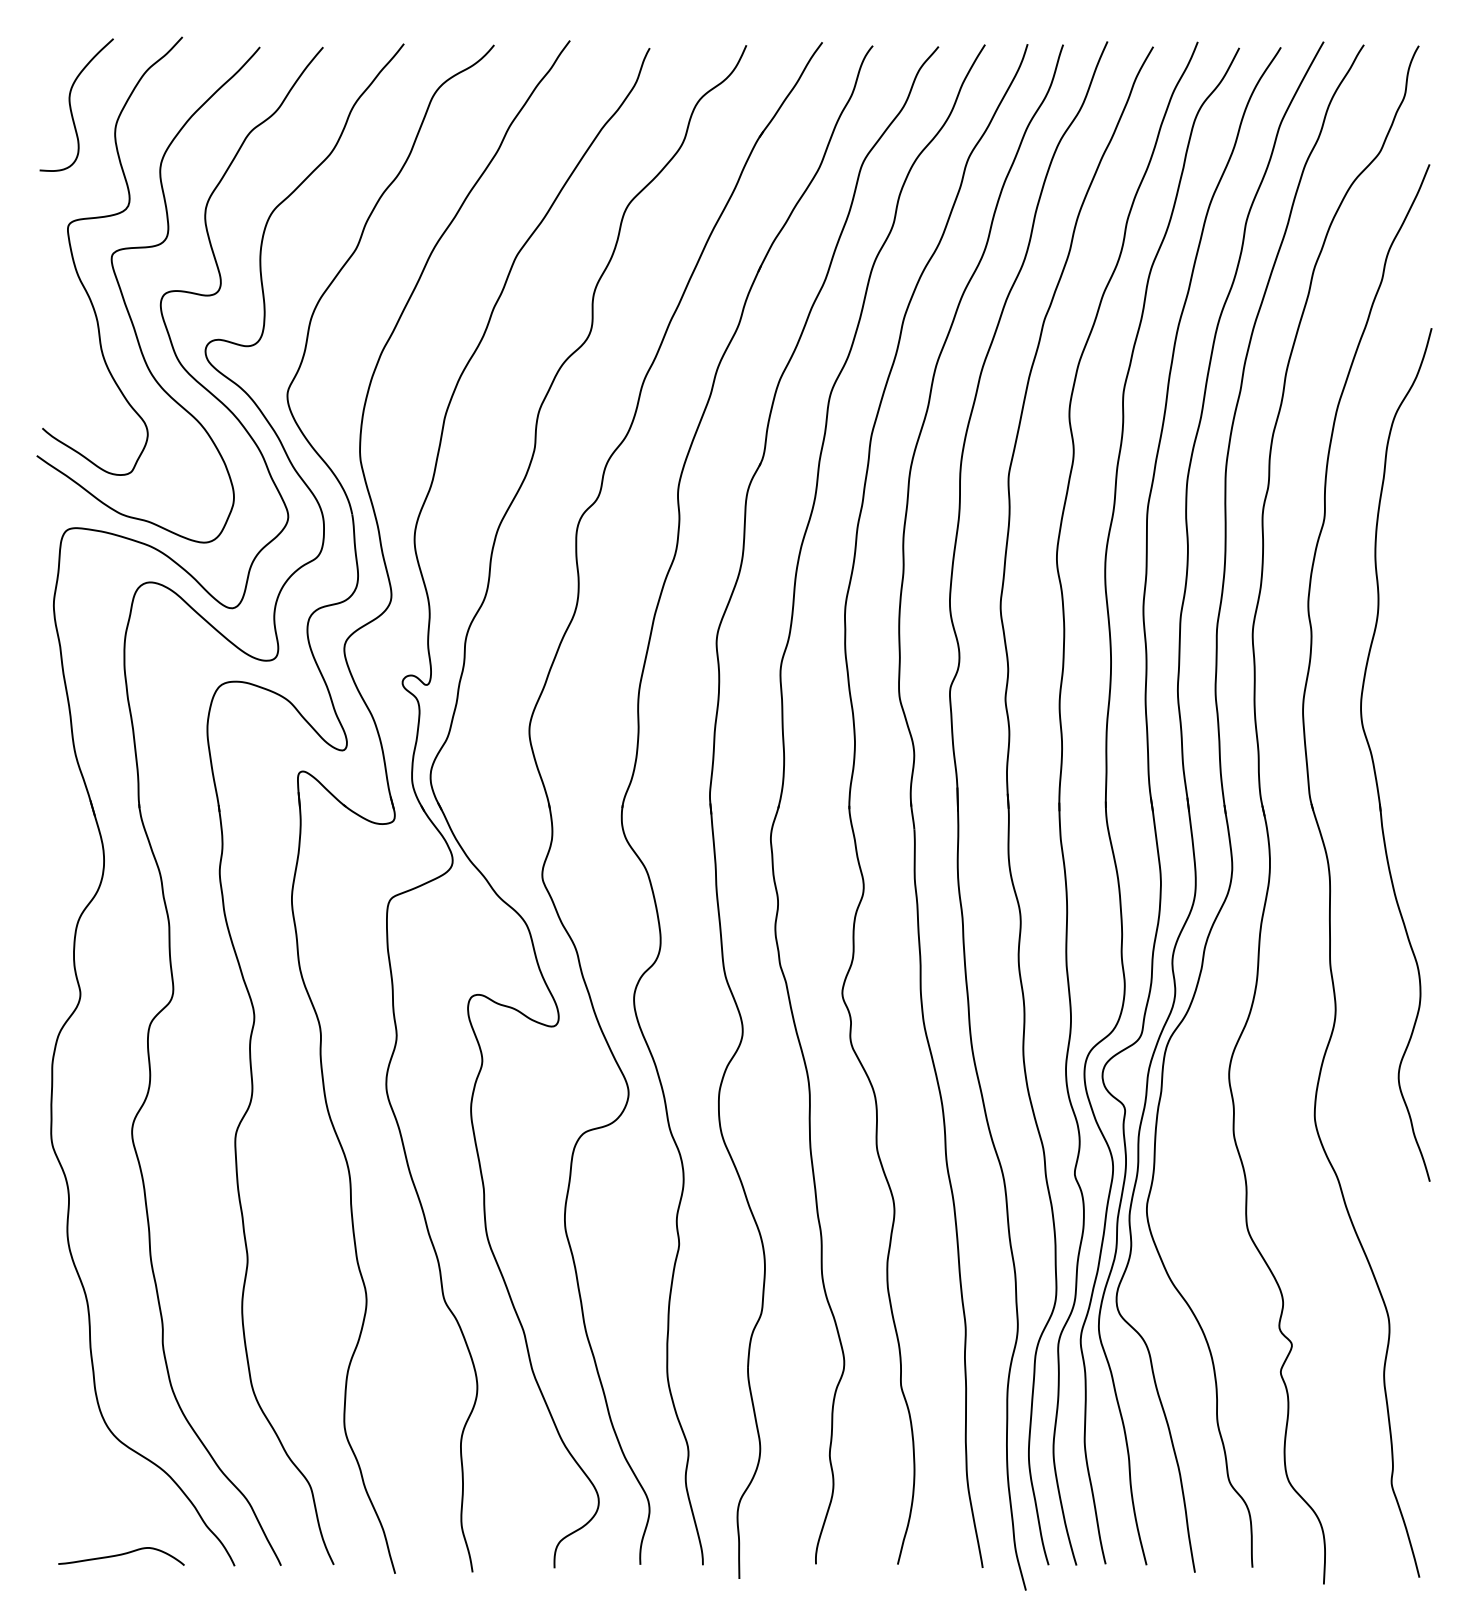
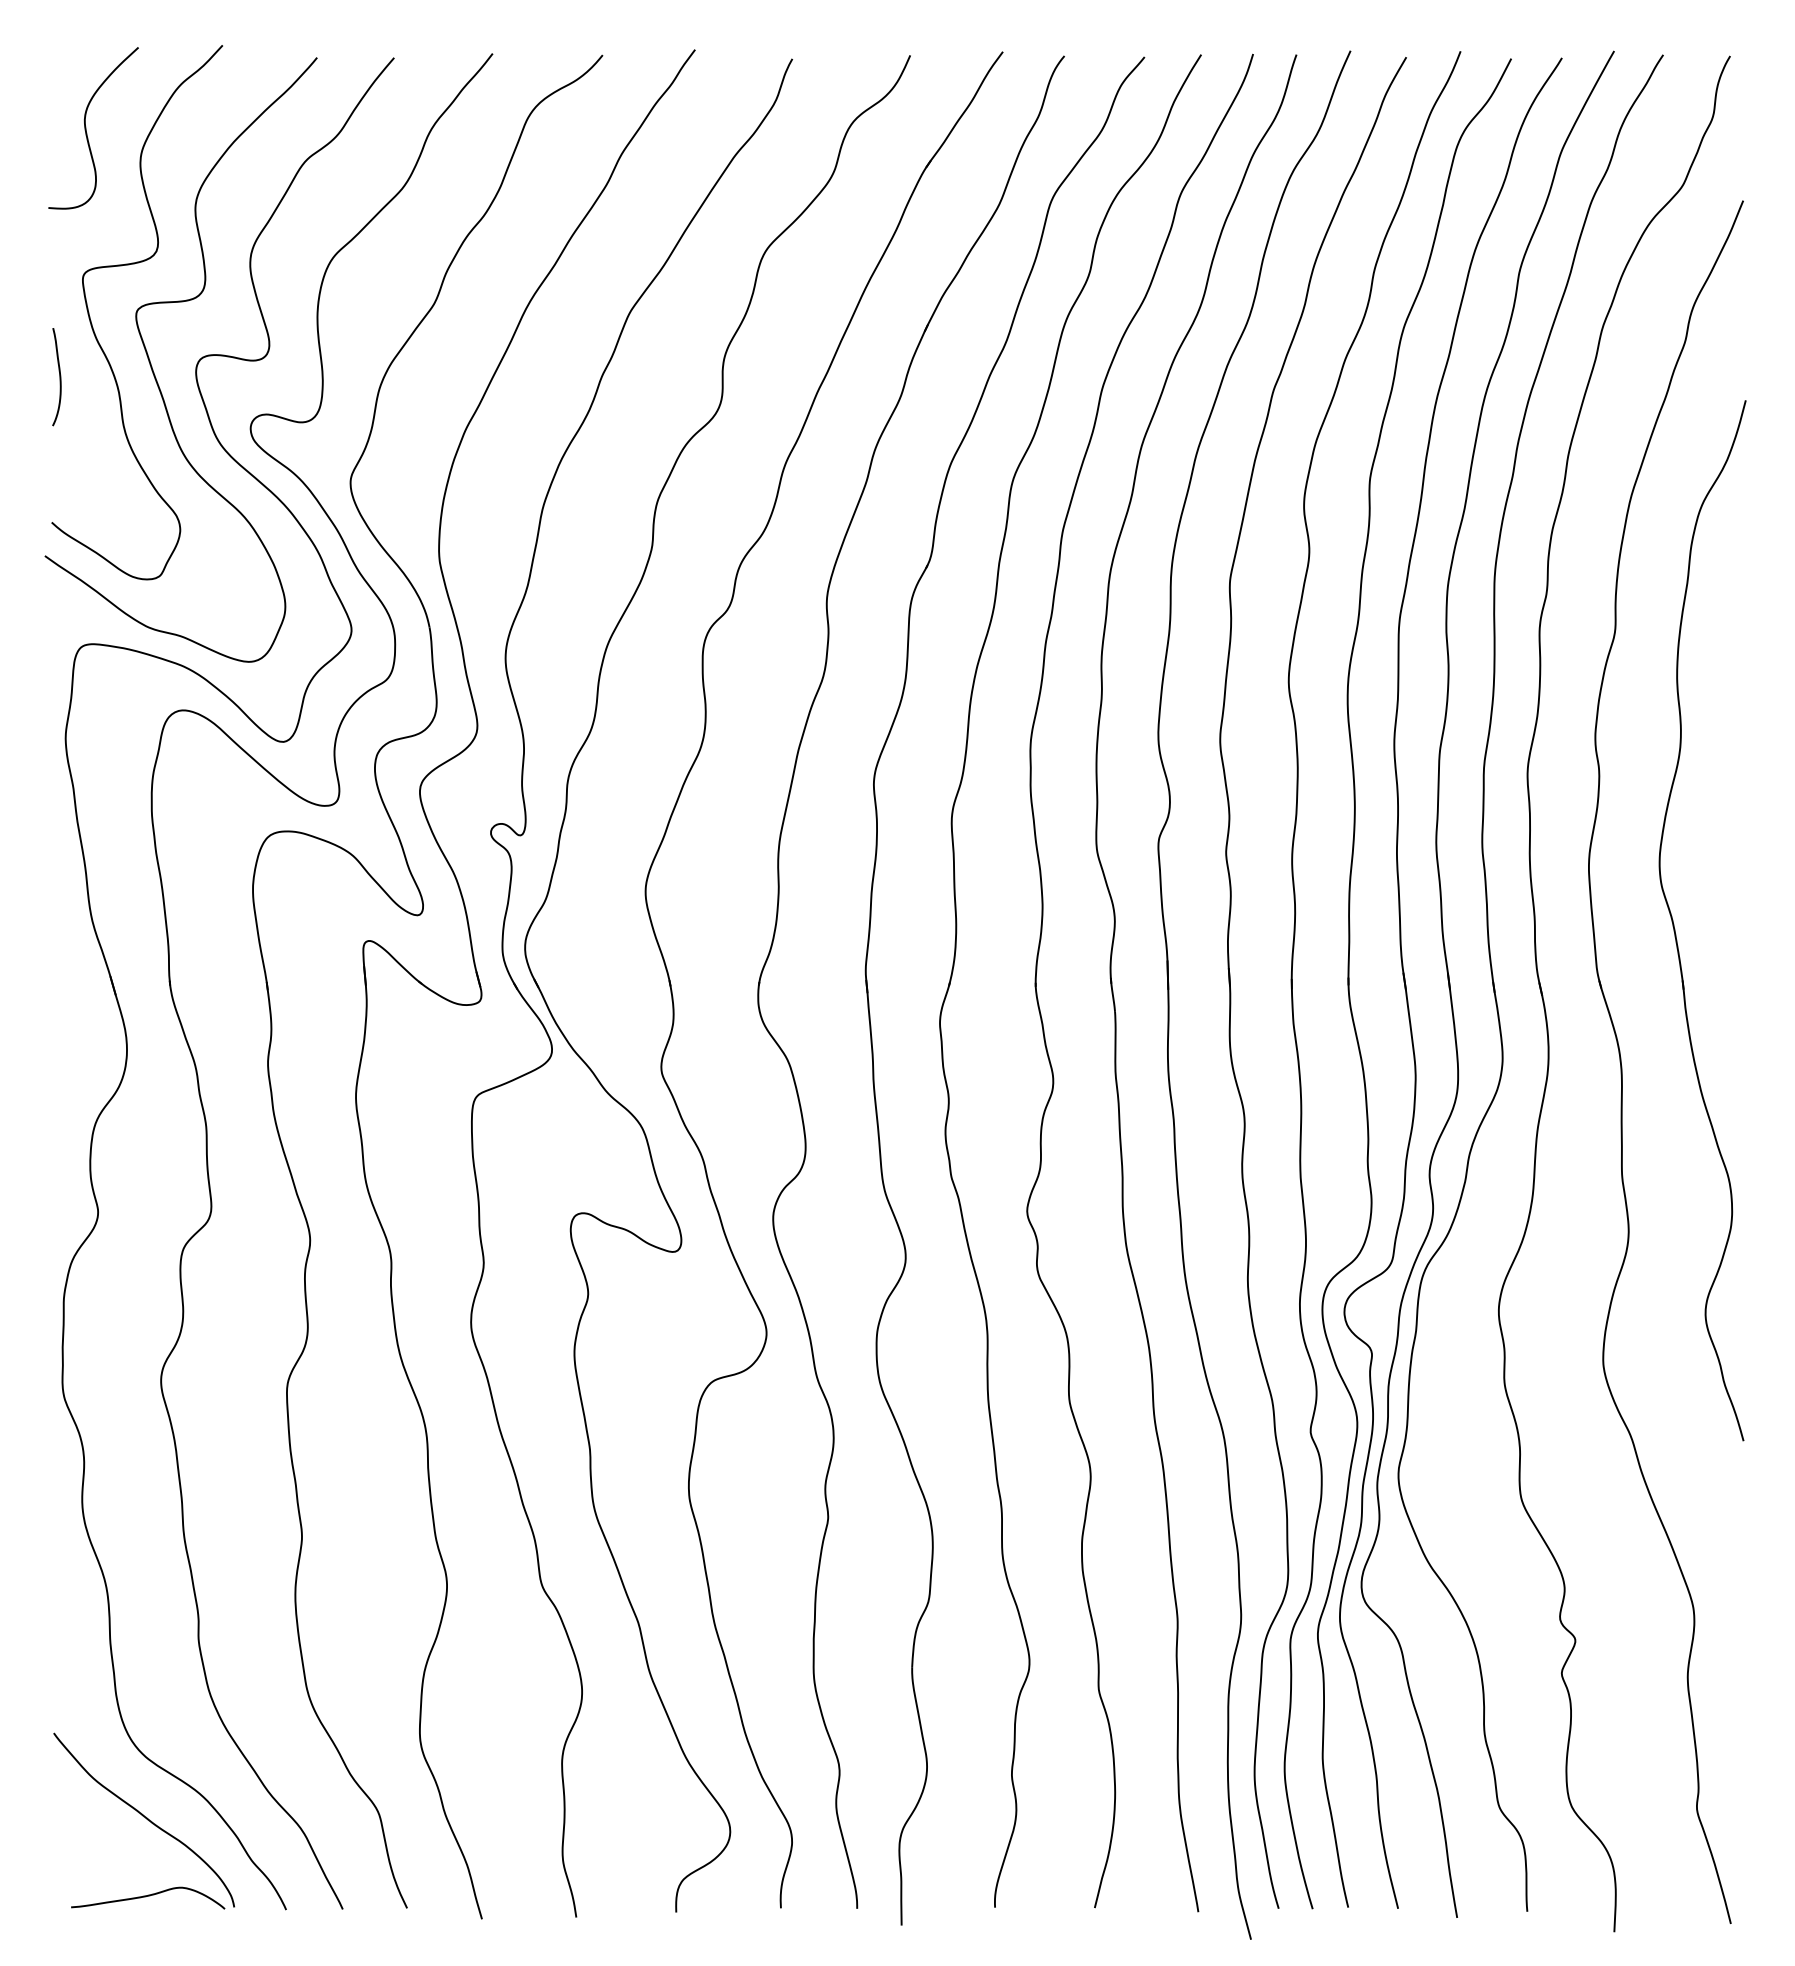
curve: (48, 309) -> (59, 377), added
curve: (118, 1490) -> (144, 1817), added

